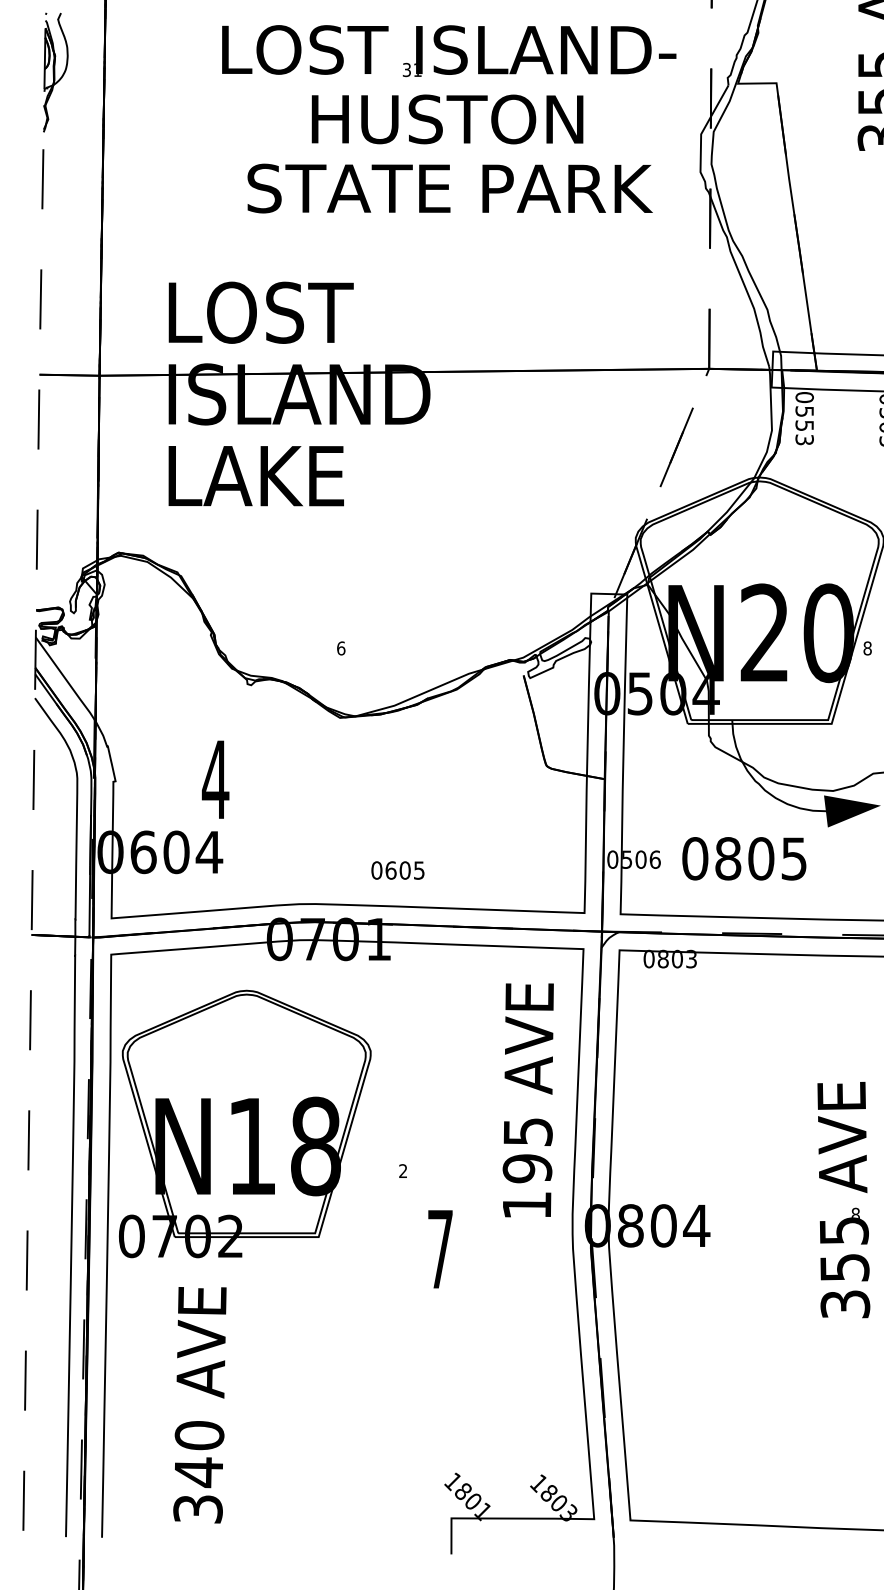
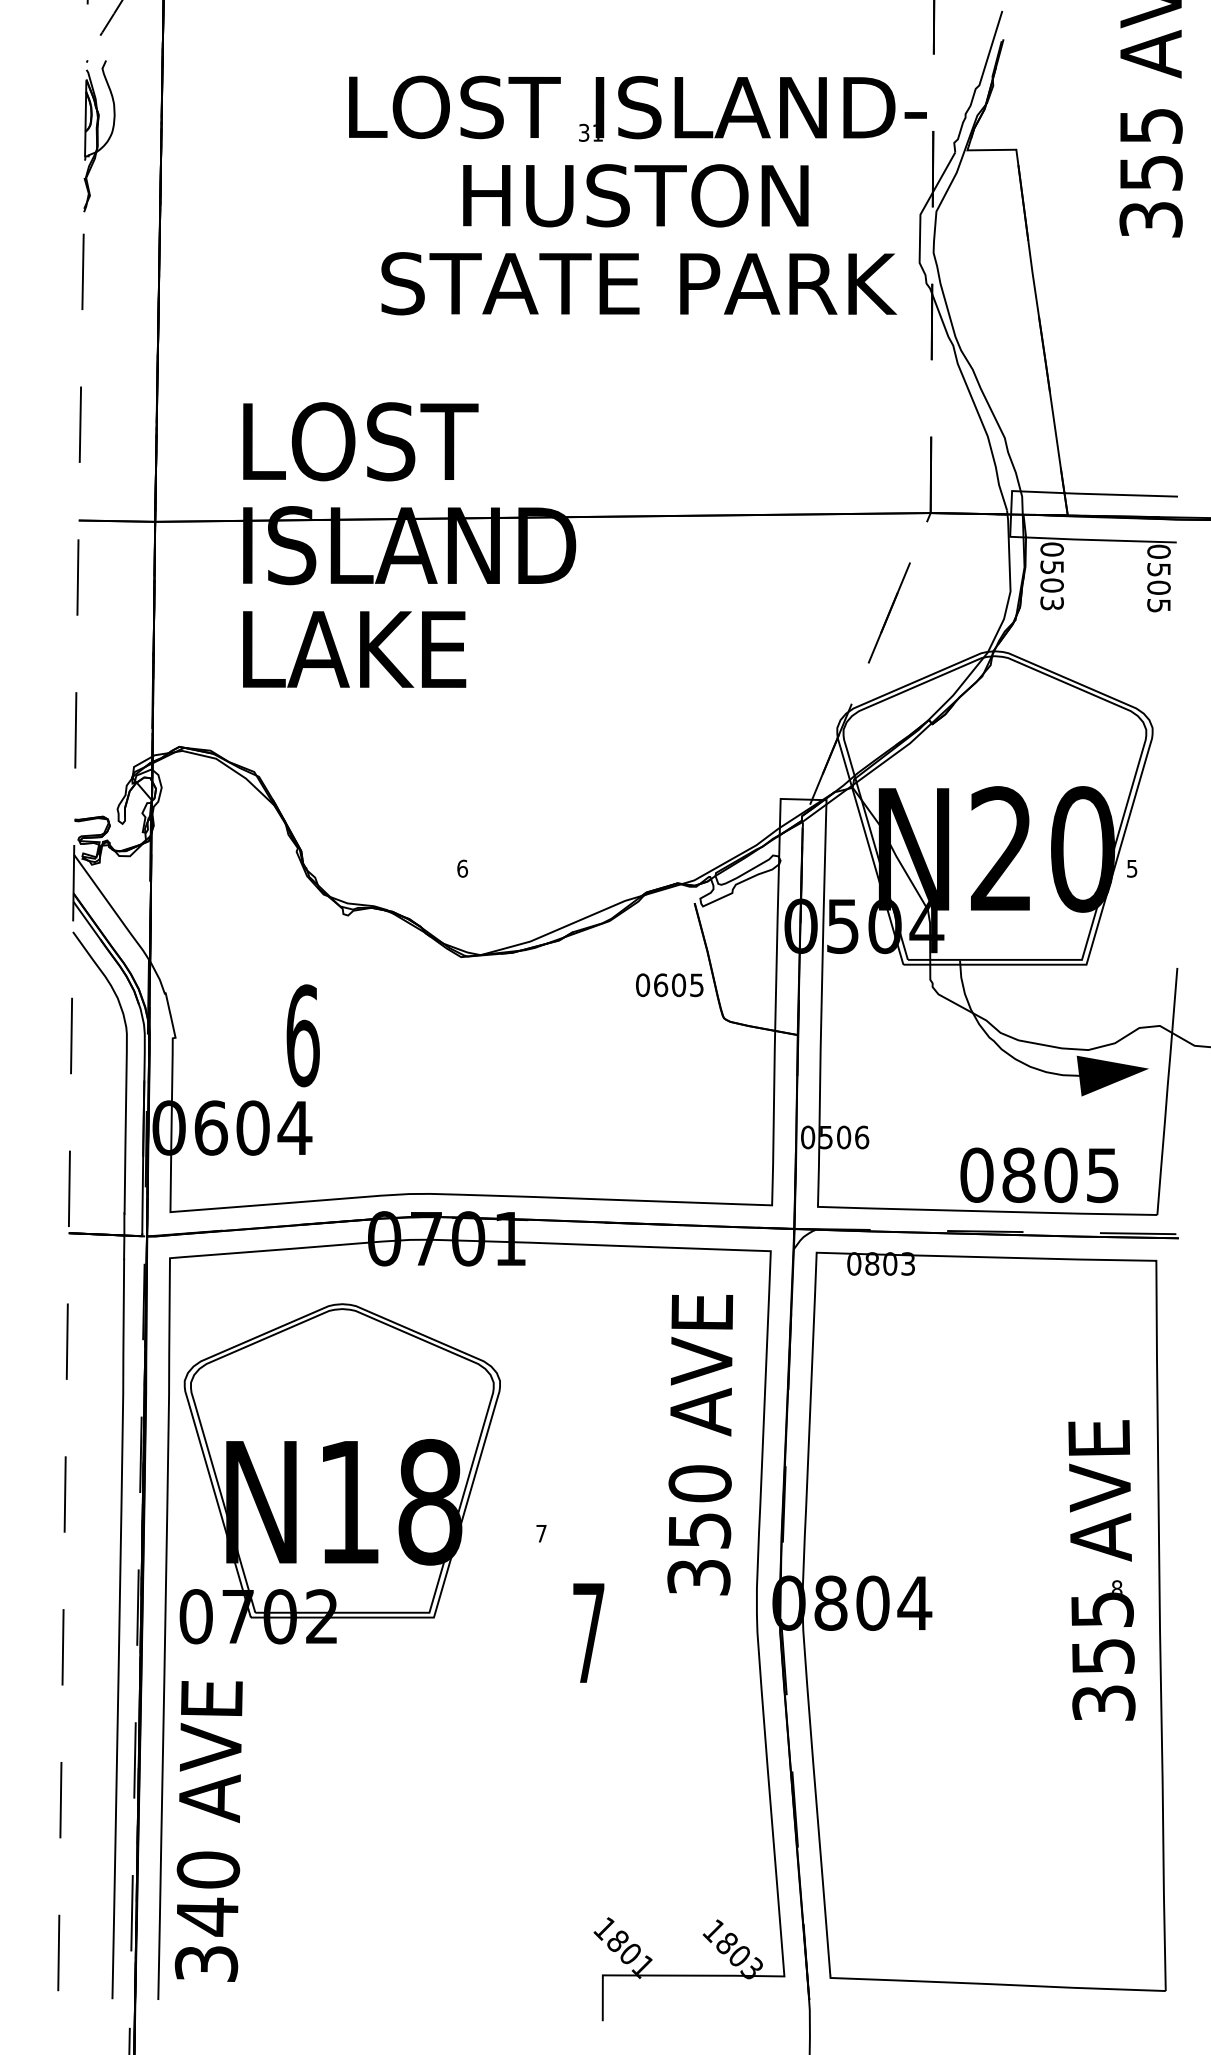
text: (448, 119) -> (637, 195), moved
text: (804, 425) -> (1051, 585), 0553 -> 0503
text: (867, 648) -> (1132, 868), 8 -> 5
text: (215, 779) -> (302, 1035), 4 -> 6
text: (744, 858) -> (1039, 1175), moved
text: (397, 870) -> (669, 985), moved
text: (527, 1168) -> (699, 1530), 195 -> 350
text: (403, 1171) -> (541, 1533), 2 -> 7
text: (199, 1405) -> (208, 1831), moved

